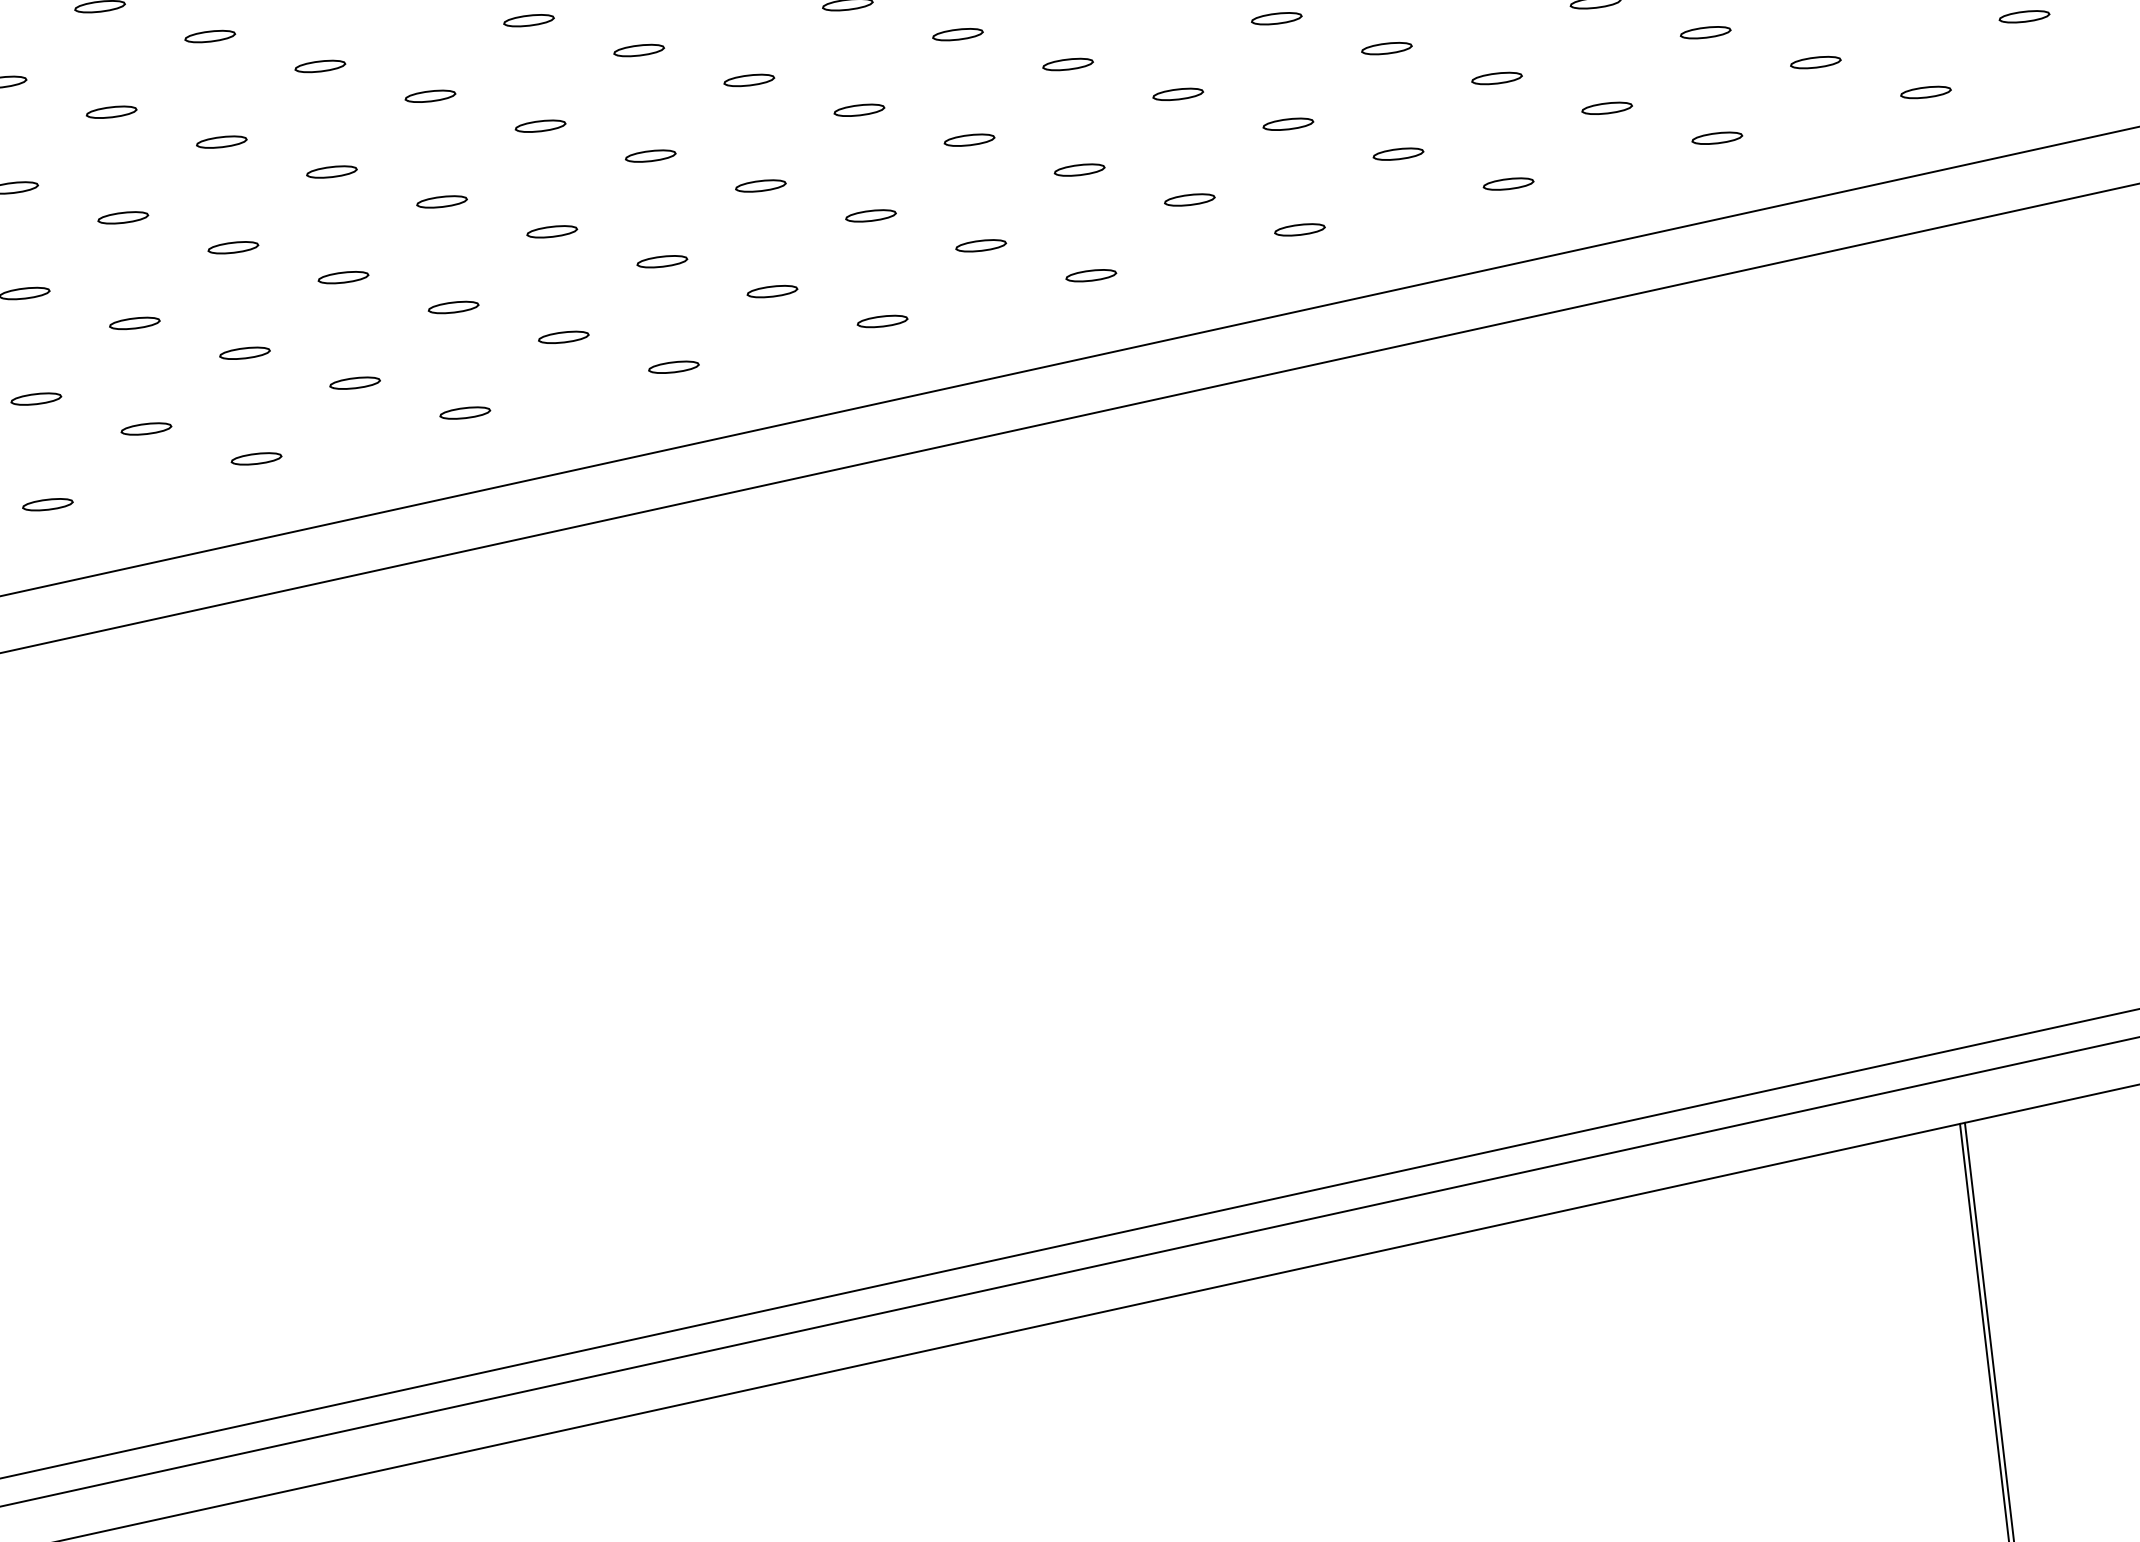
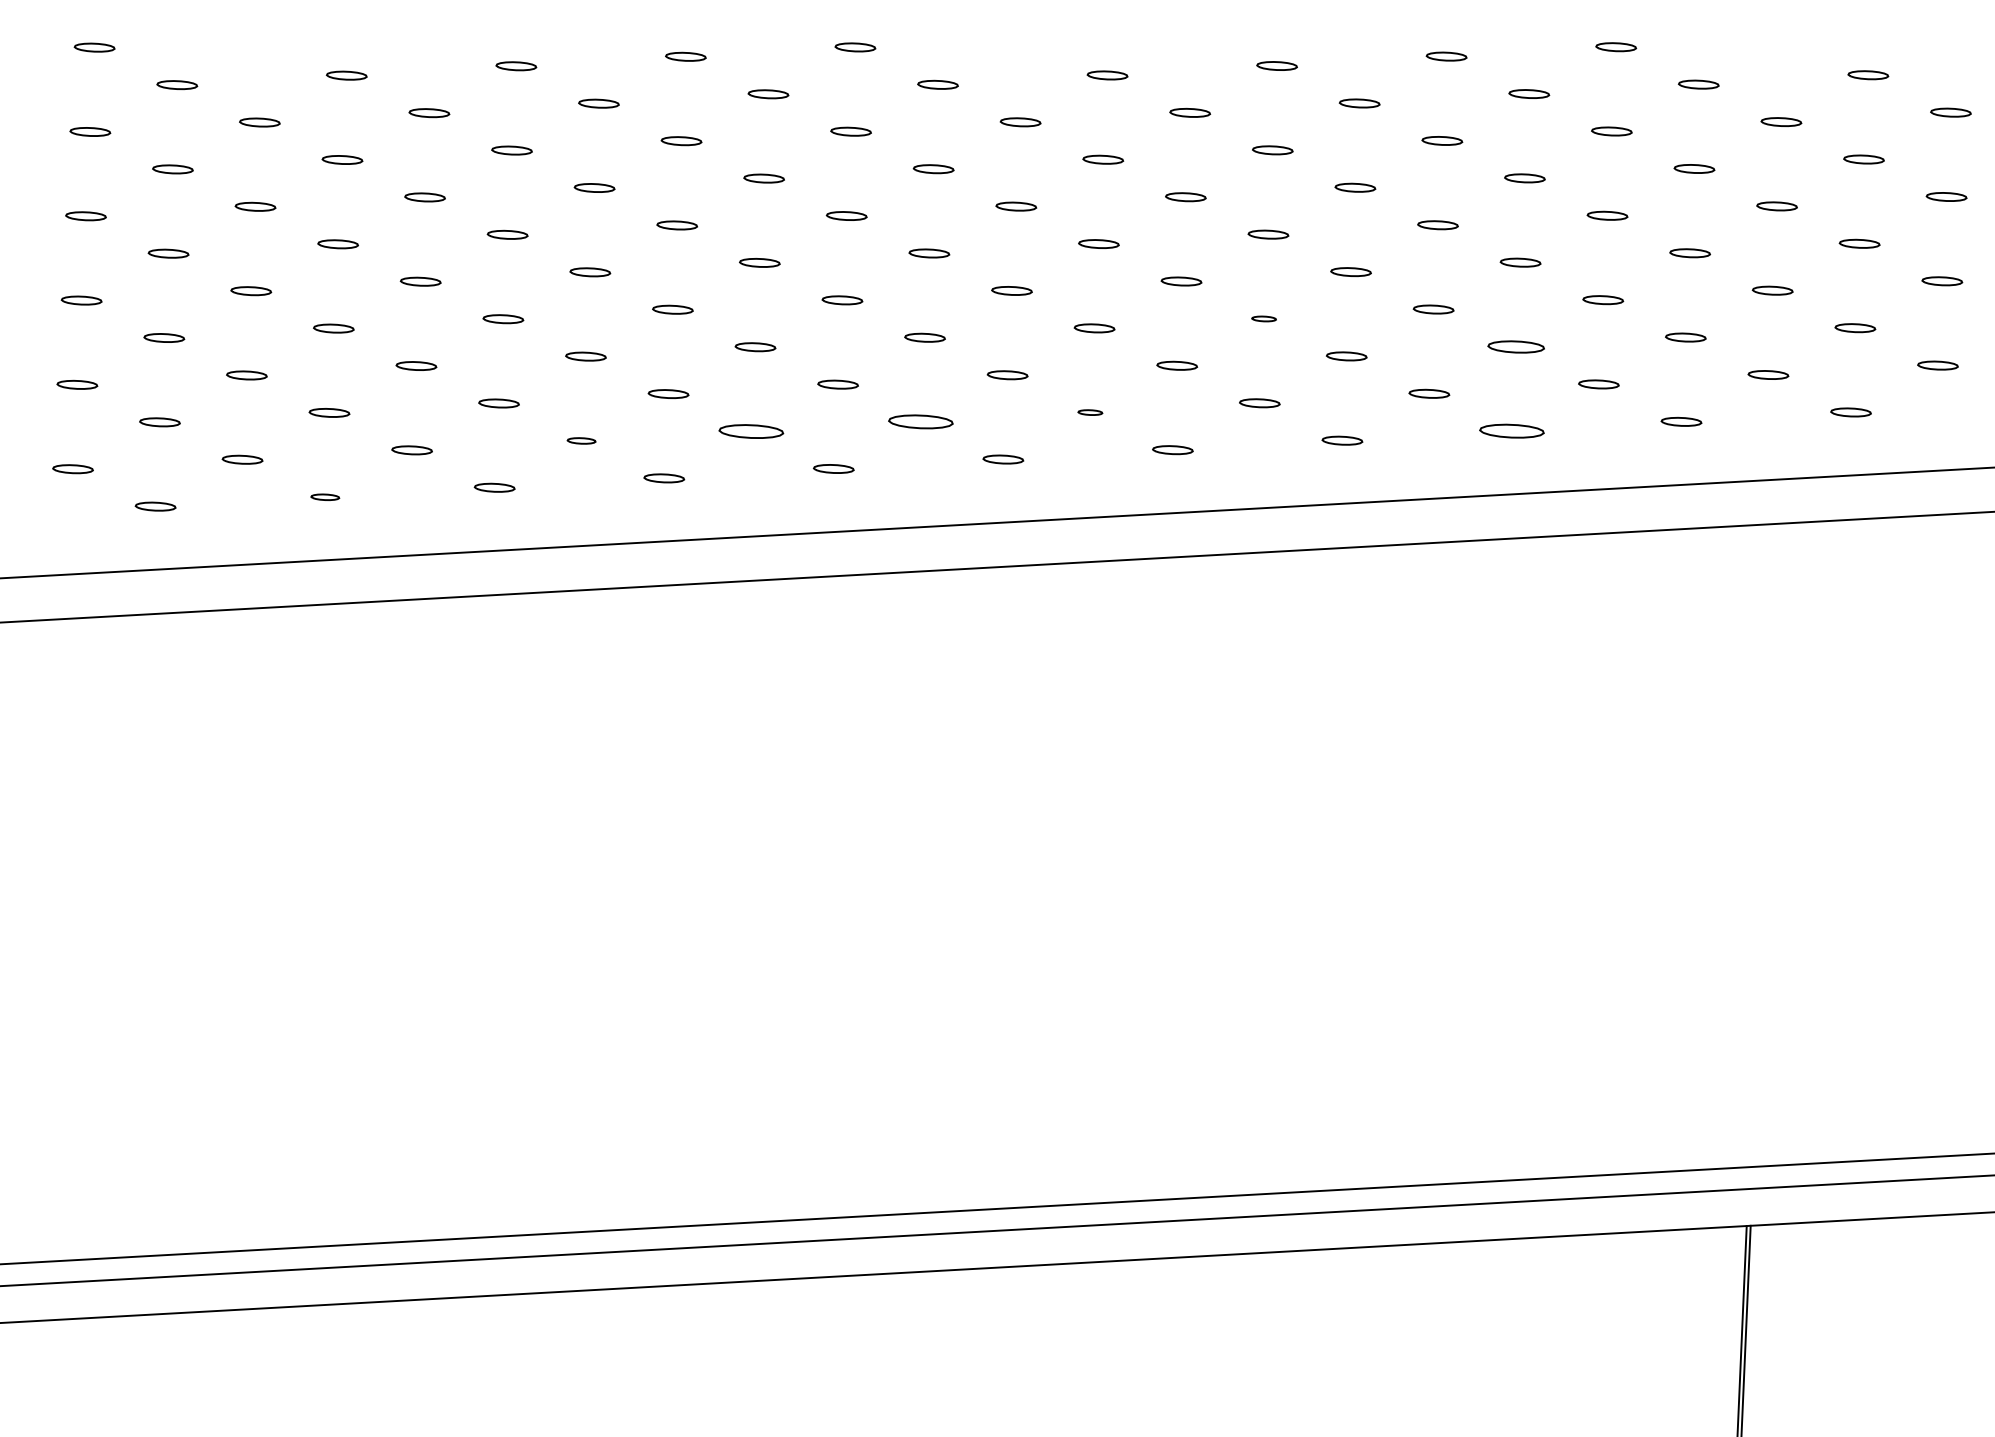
part: (1497, 77) -> (1516, 346), size x1.4
part: (1177, 93) -> (1263, 318), size x0.6
part: (1508, 184) -> (1511, 431), size x1.6
part: (981, 245) -> (1090, 412), size x0.6
part: (772, 292) -> (920, 422), size x1.6
part: (562, 337) -> (750, 431), size x1.6
part: (354, 382) -> (581, 440), size x0.7
part: (48, 504) -> (325, 497), size x0.7

